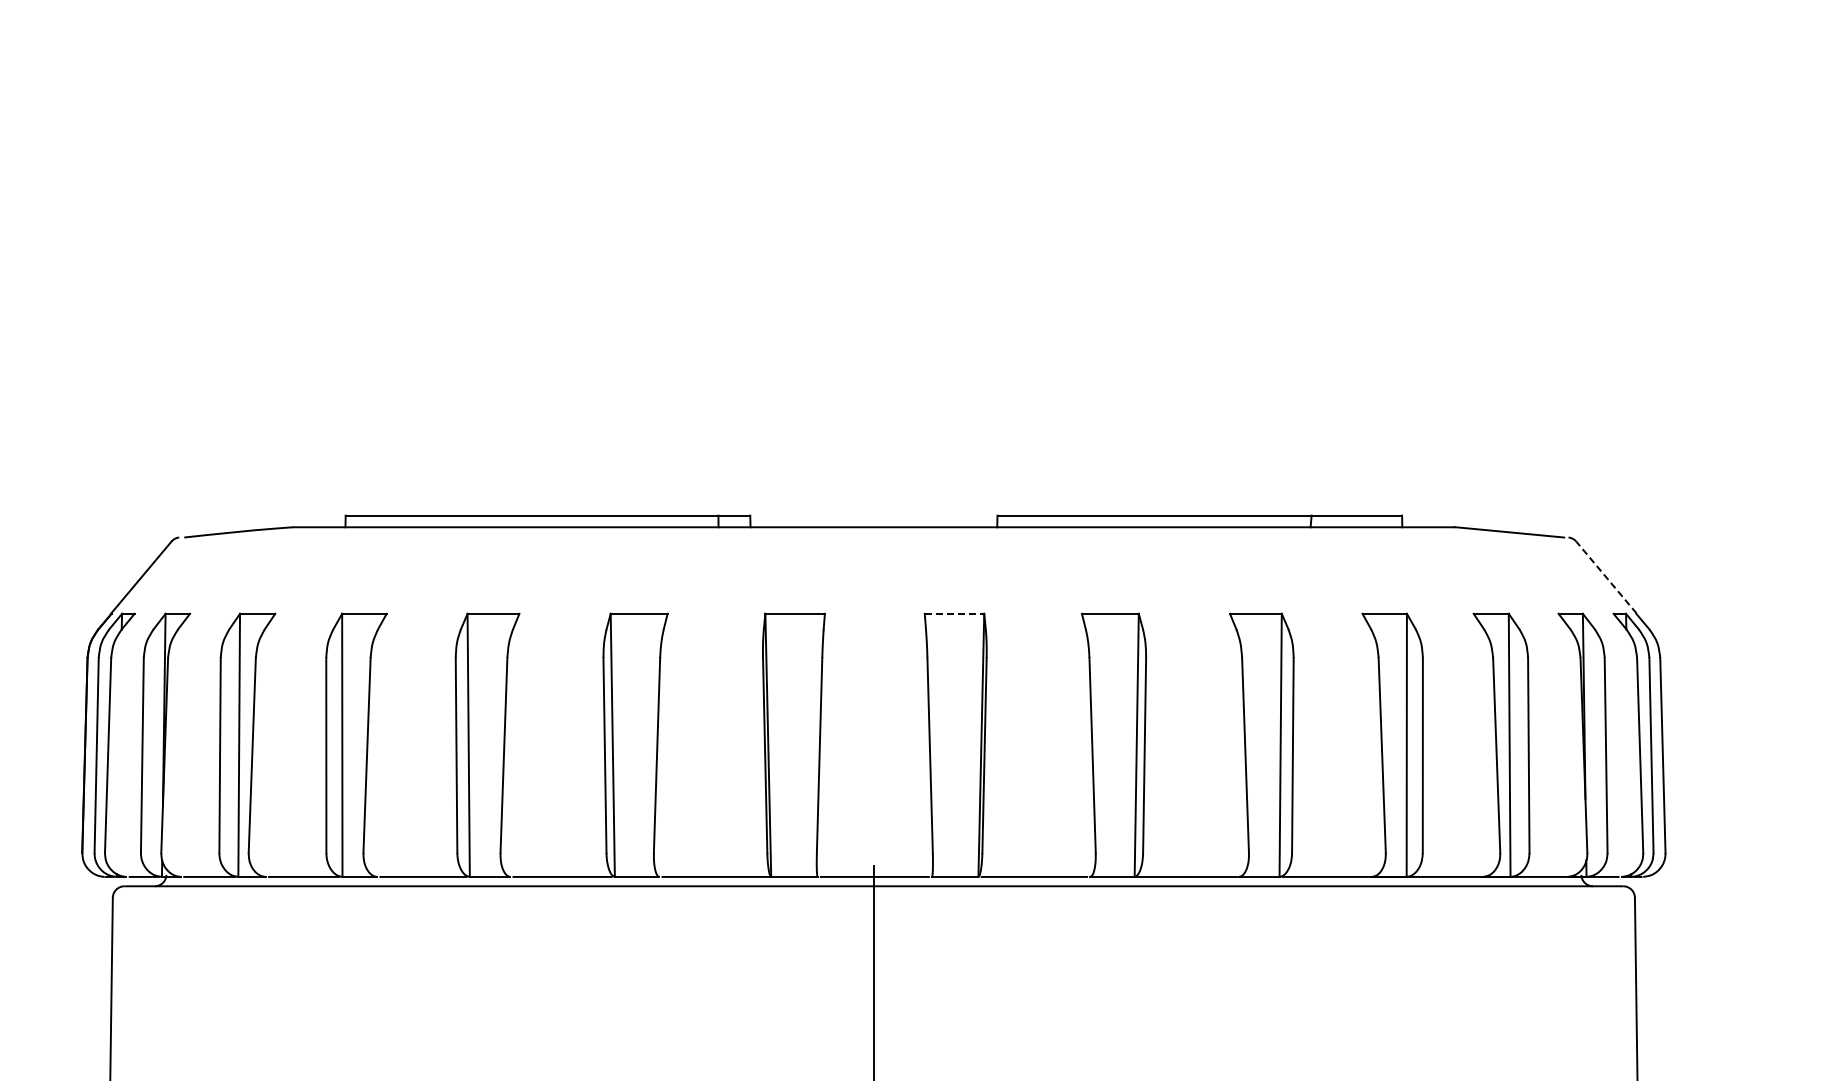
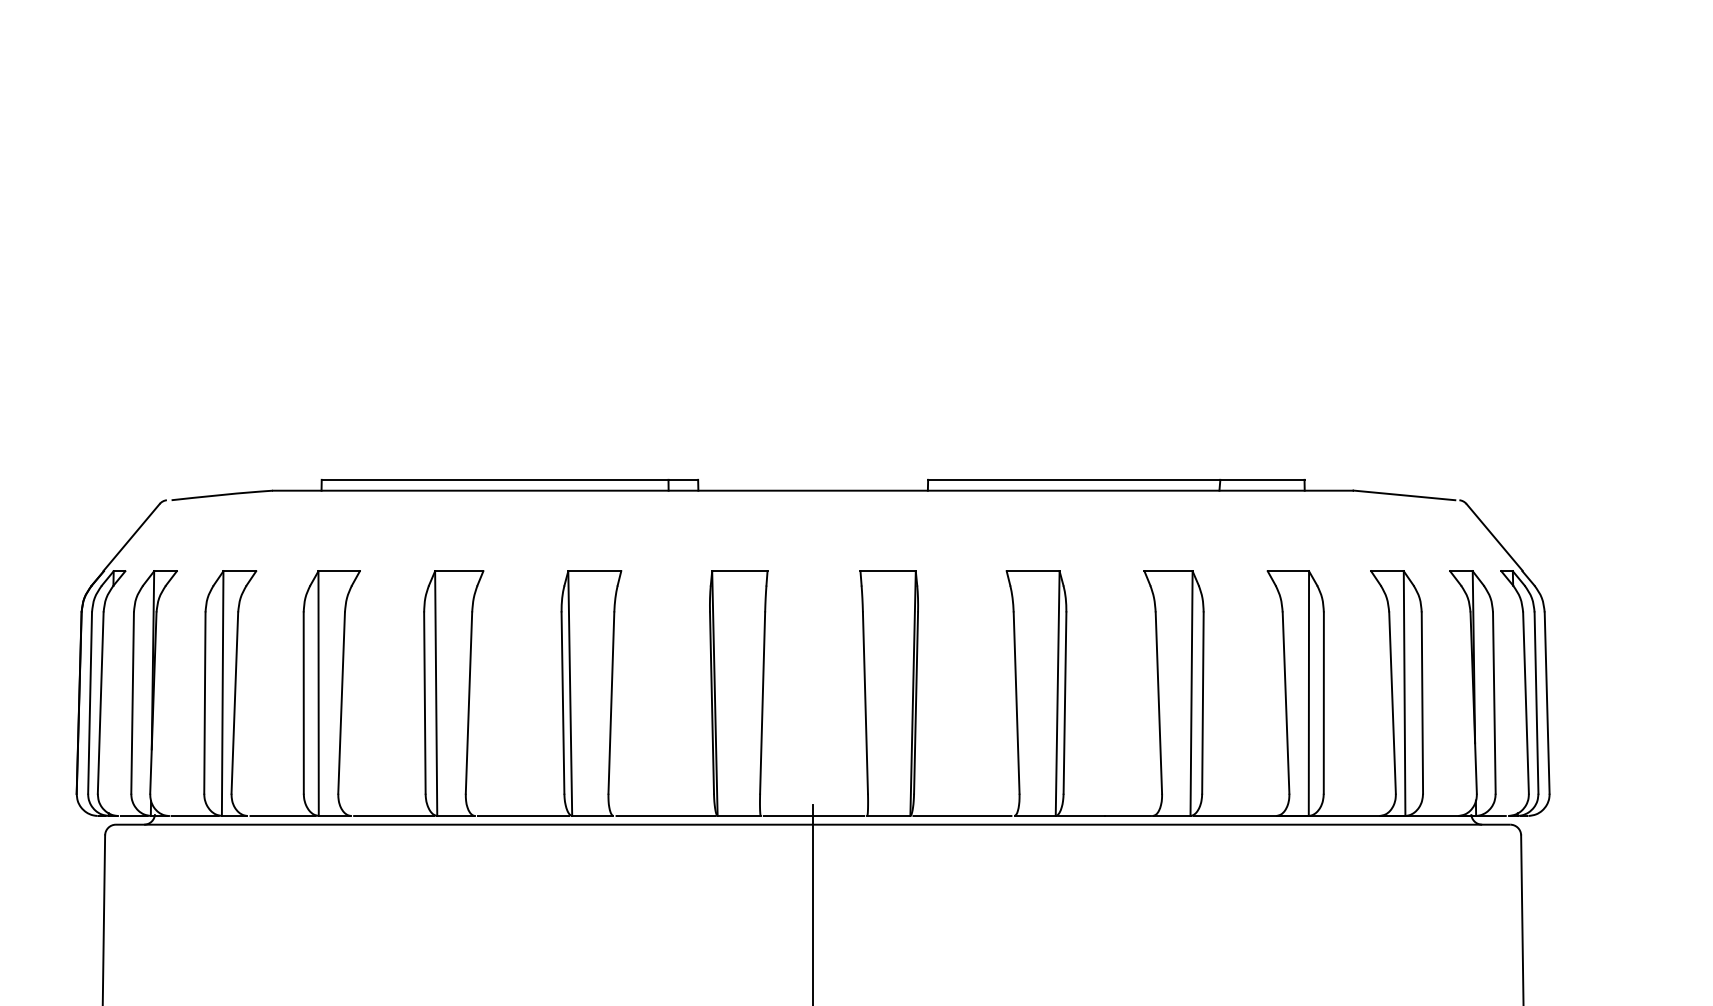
line: (1606, 577) -> (1494, 537), dashed -> solid
line: (954, 613) -> (888, 570), dashed -> solid

